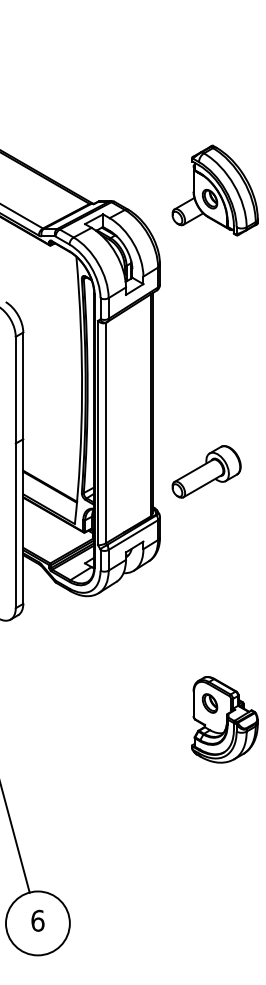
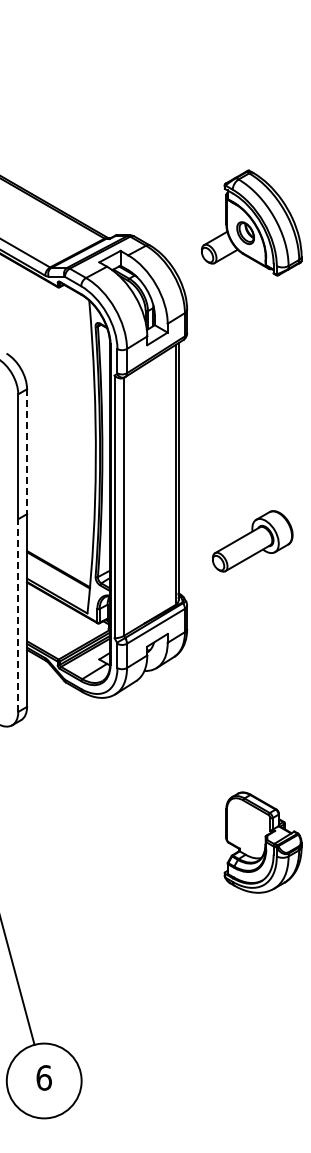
line: (23, 386) -> (27, 452), solid -> dashed
part: (206, 471) -> (252, 541), moved
line: (15, 525) -> (18, 615), solid -> dashed
part: (209, 703) -> (245, 823), removed

